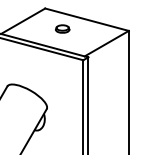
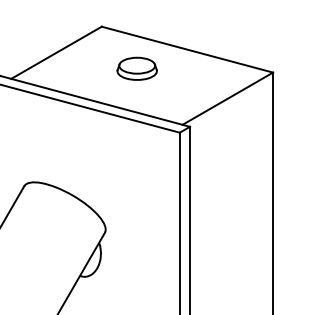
part: (62, 28) -> (137, 67), size x1.43

